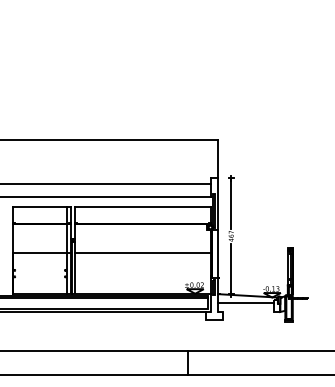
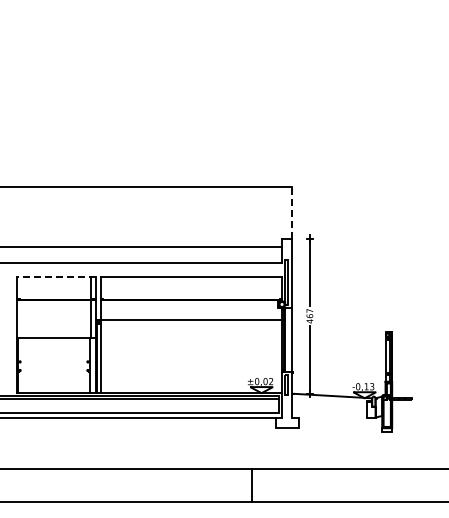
line: (218, 158) -> (292, 212), solid -> dashed
line: (41, 206) -> (56, 276), solid -> dashed
line: (142, 252) -> (191, 320), moved
line: (245, 302) -> (329, 404), removed

